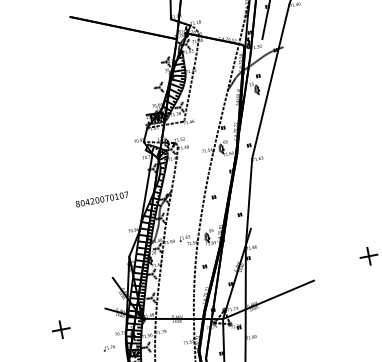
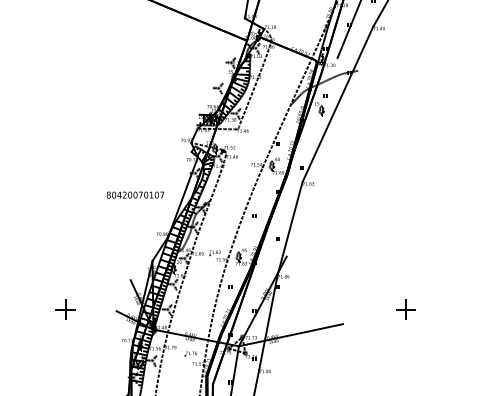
part: (61, 329) -> (65, 309), moved
part: (109, 347) -> (190, 353), moved

